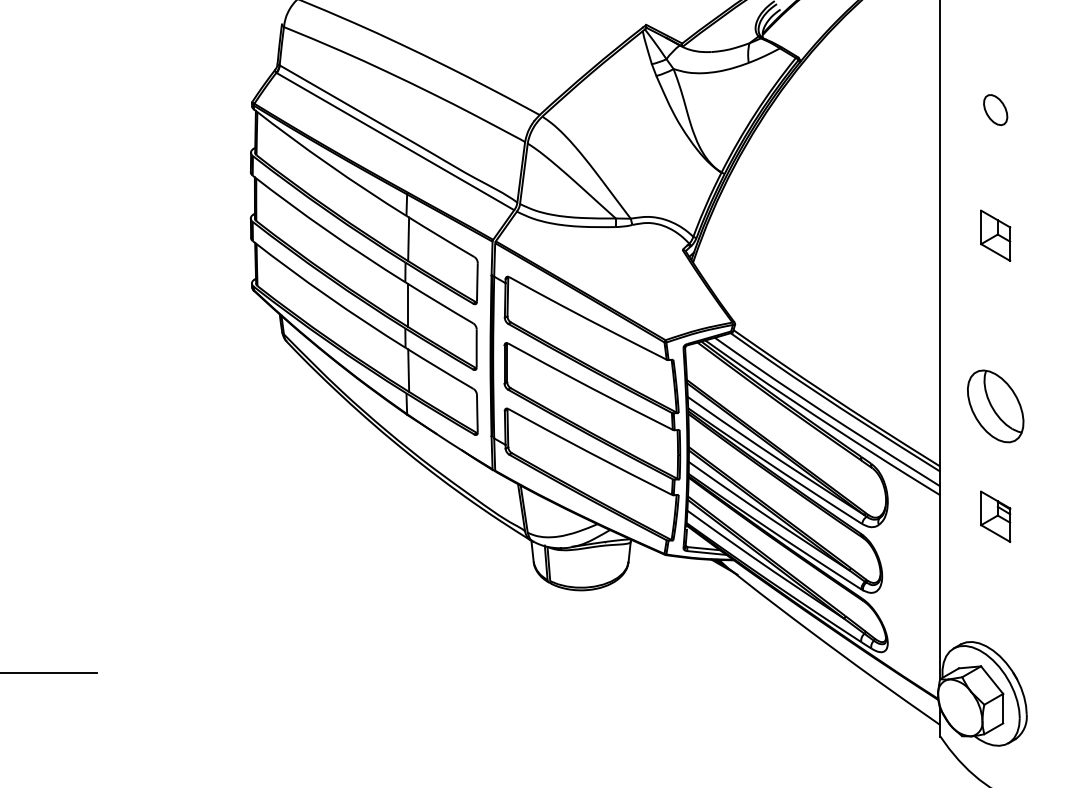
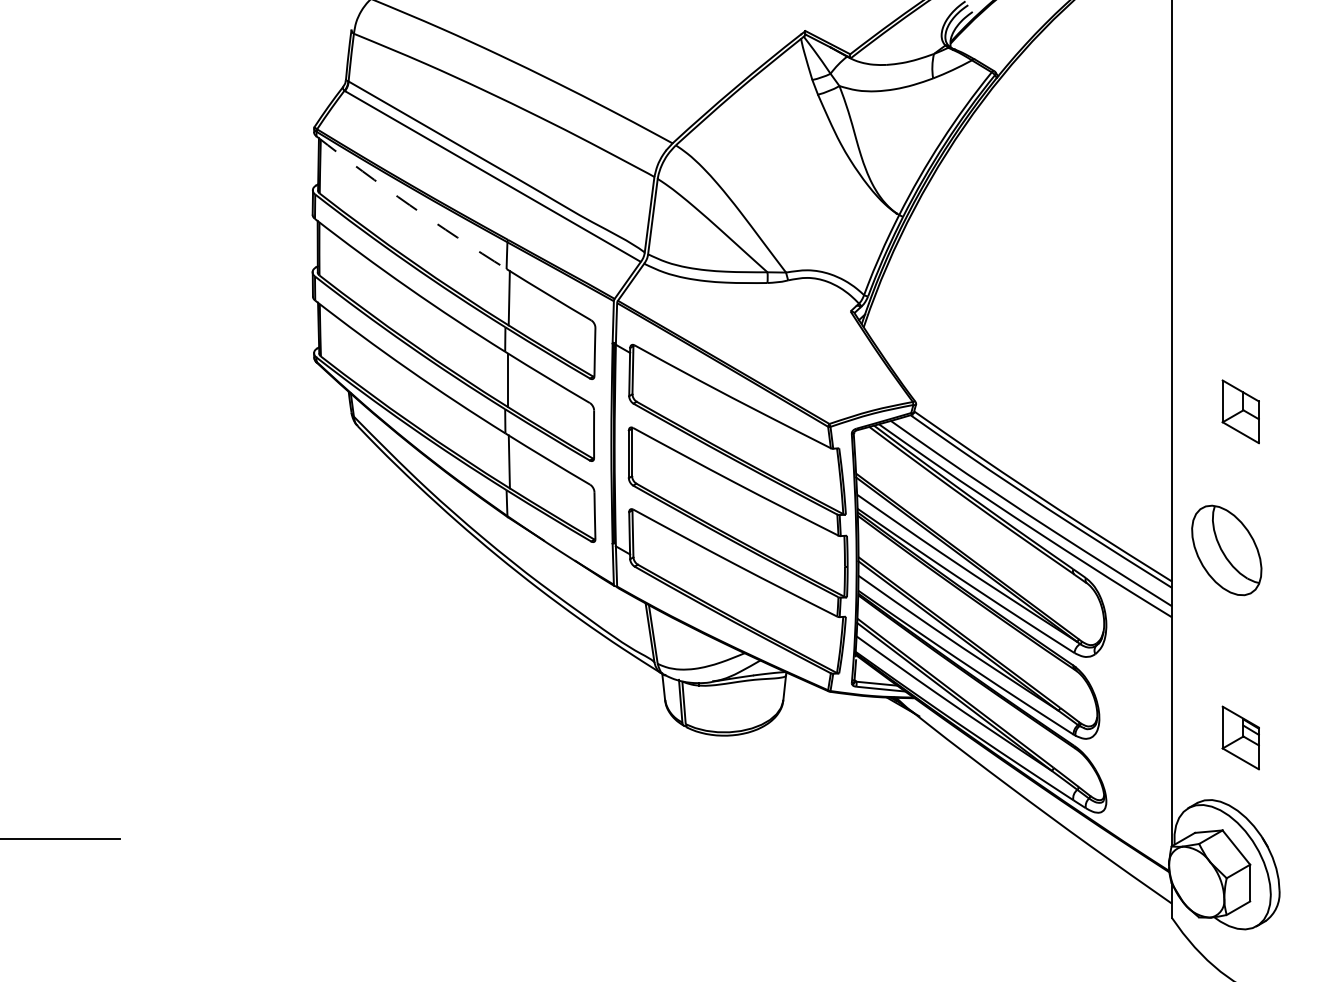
part: (995, 109) -> (1240, 136), removed
arc: (328, 164) -> (409, 205), solid -> dashed
part: (995, 235) -> (1240, 411), moved
part: (995, 406) -> (1226, 550), moved
part: (995, 516) -> (1240, 737), moved

